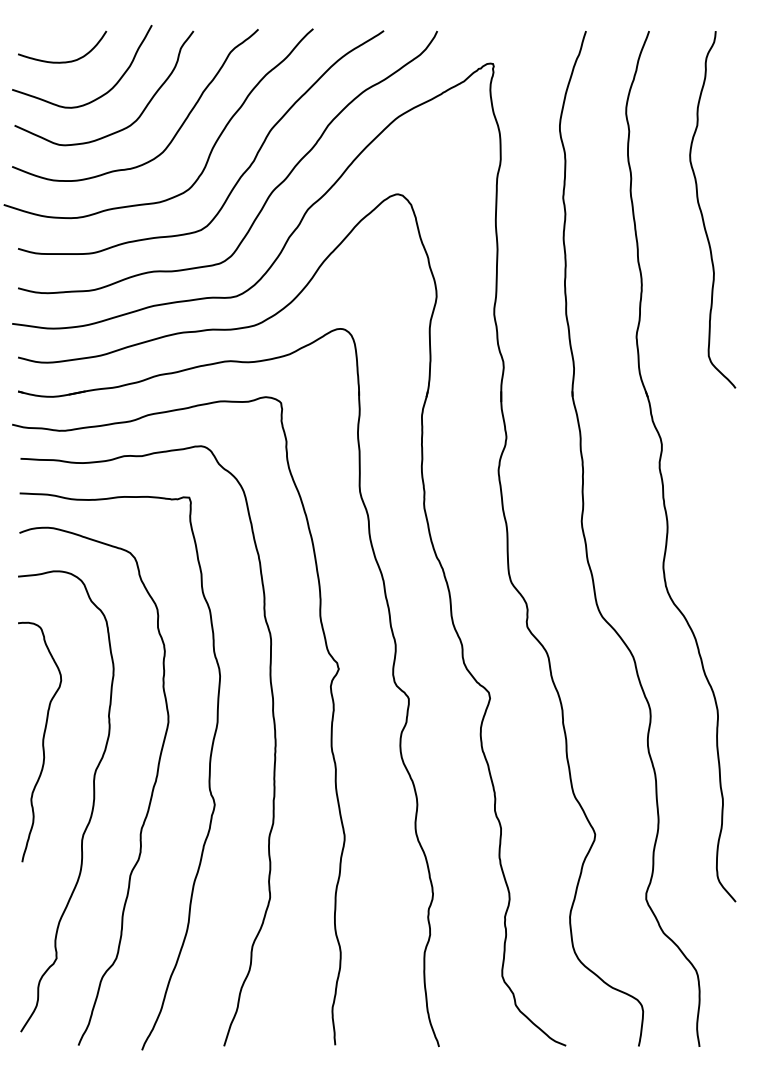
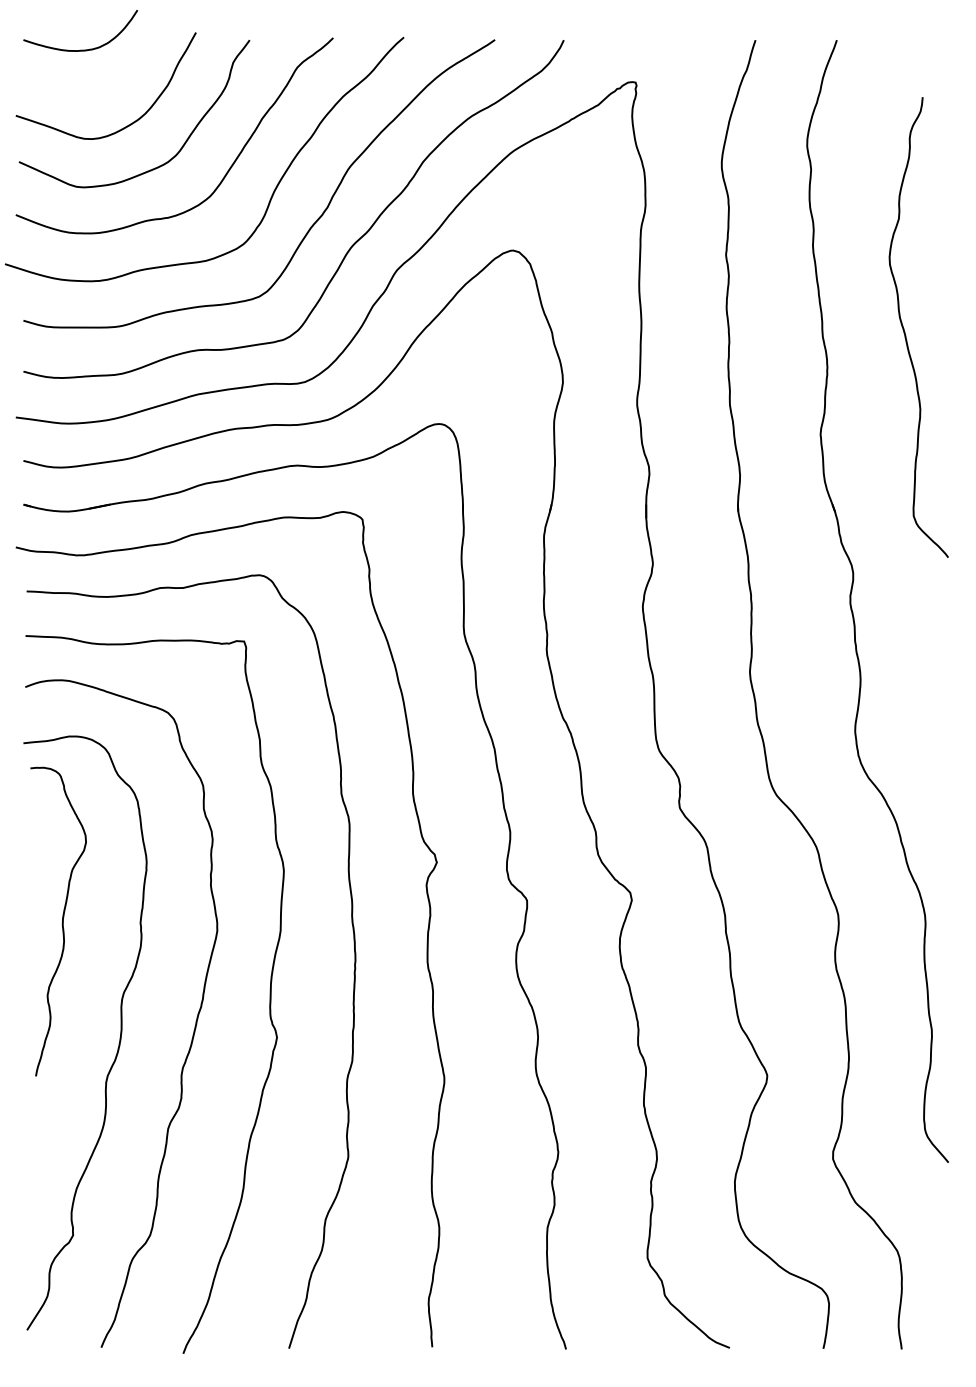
curve: (62, 61) -> (80, 49), moved
curve: (702, 212) -> (905, 331), moved
curve: (42, 743) -> (61, 923), moved

